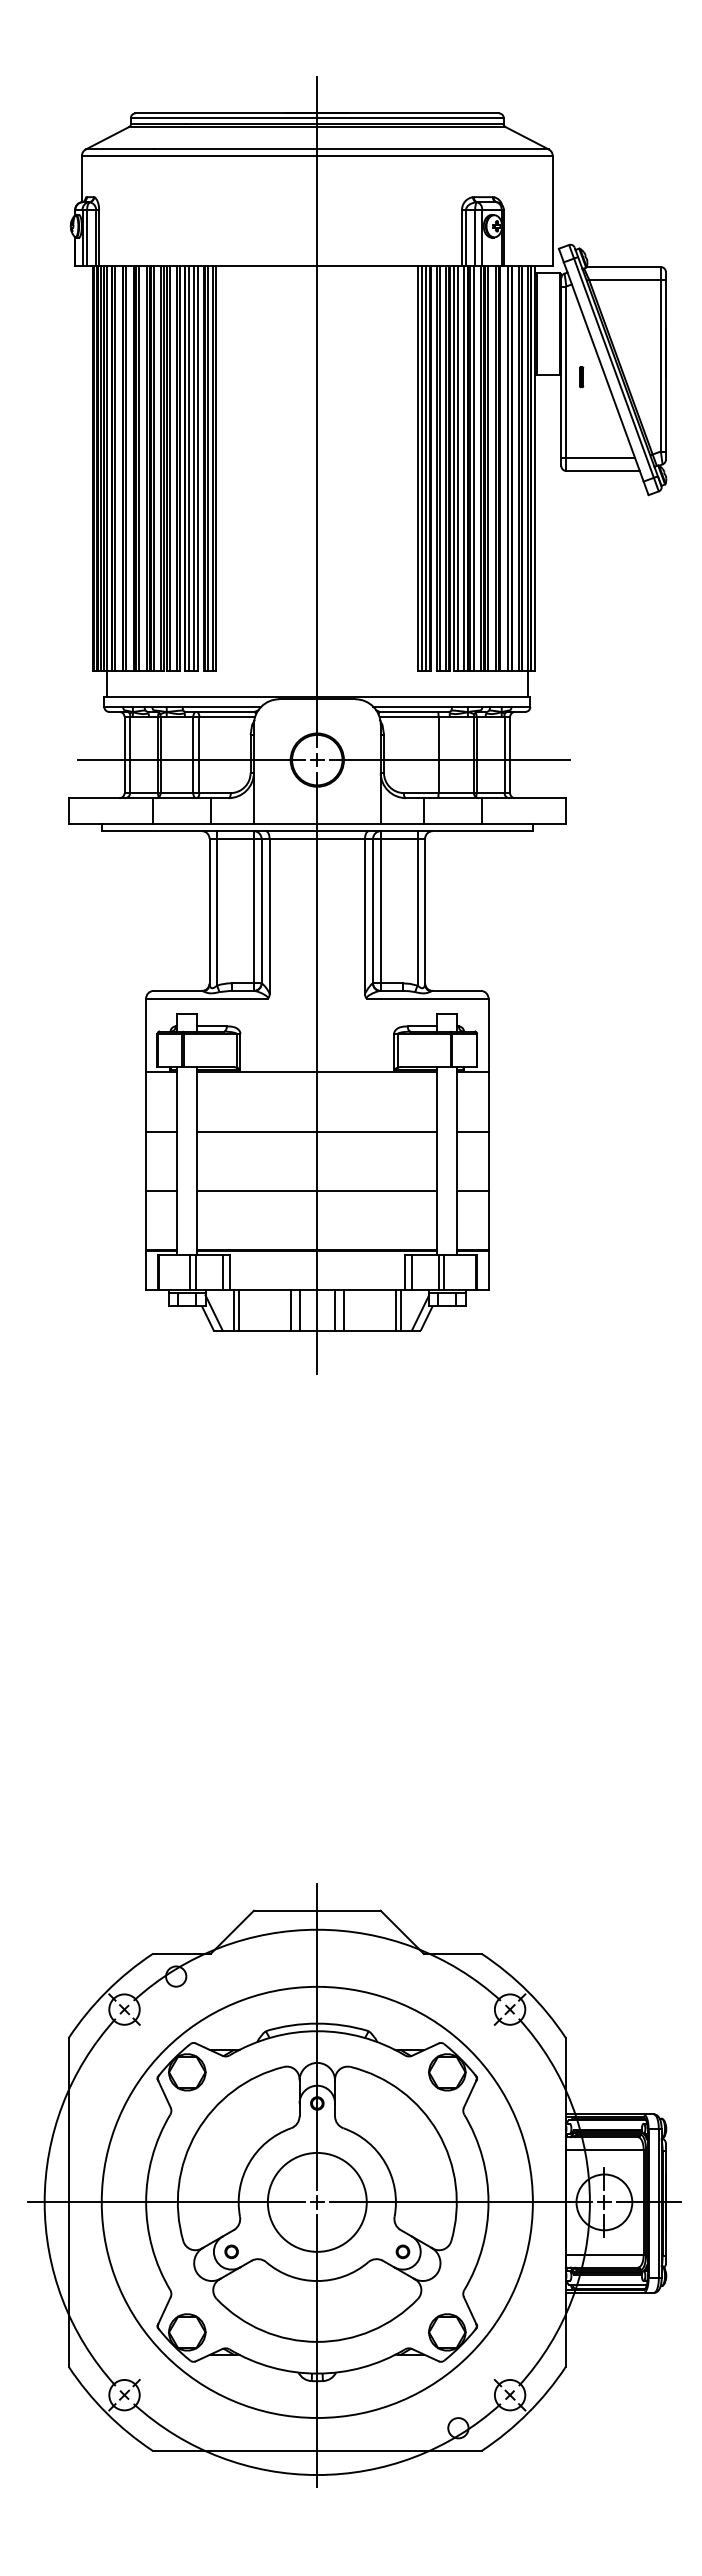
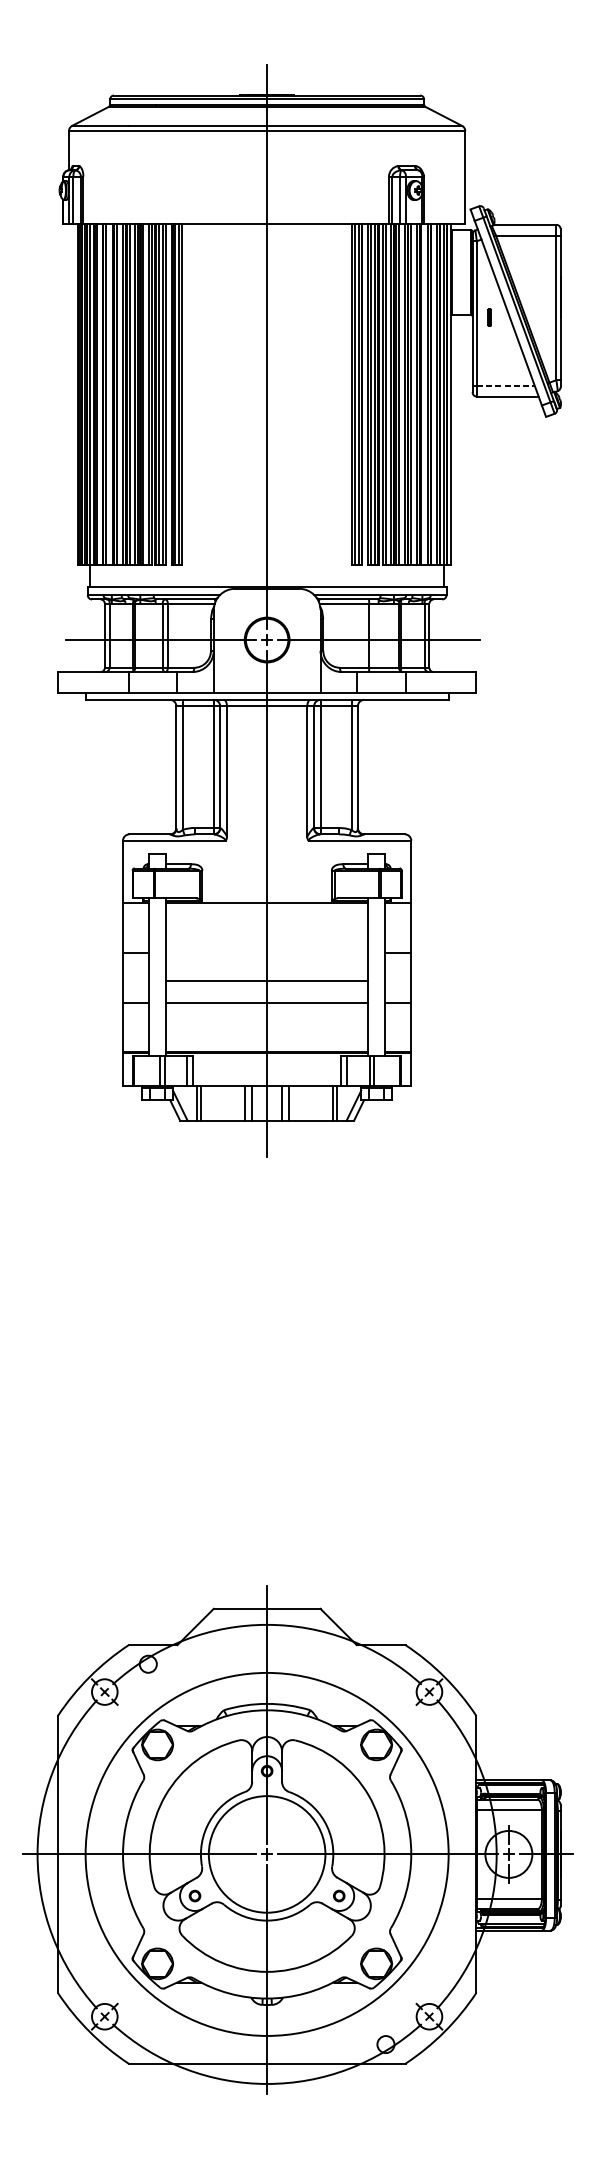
line: (601, 458) -> (506, 386), solid -> dashed
line: (317, 1131) -> (267, 980), moved
circle: (316, 2201) -> (266, 1853), size x1.4

